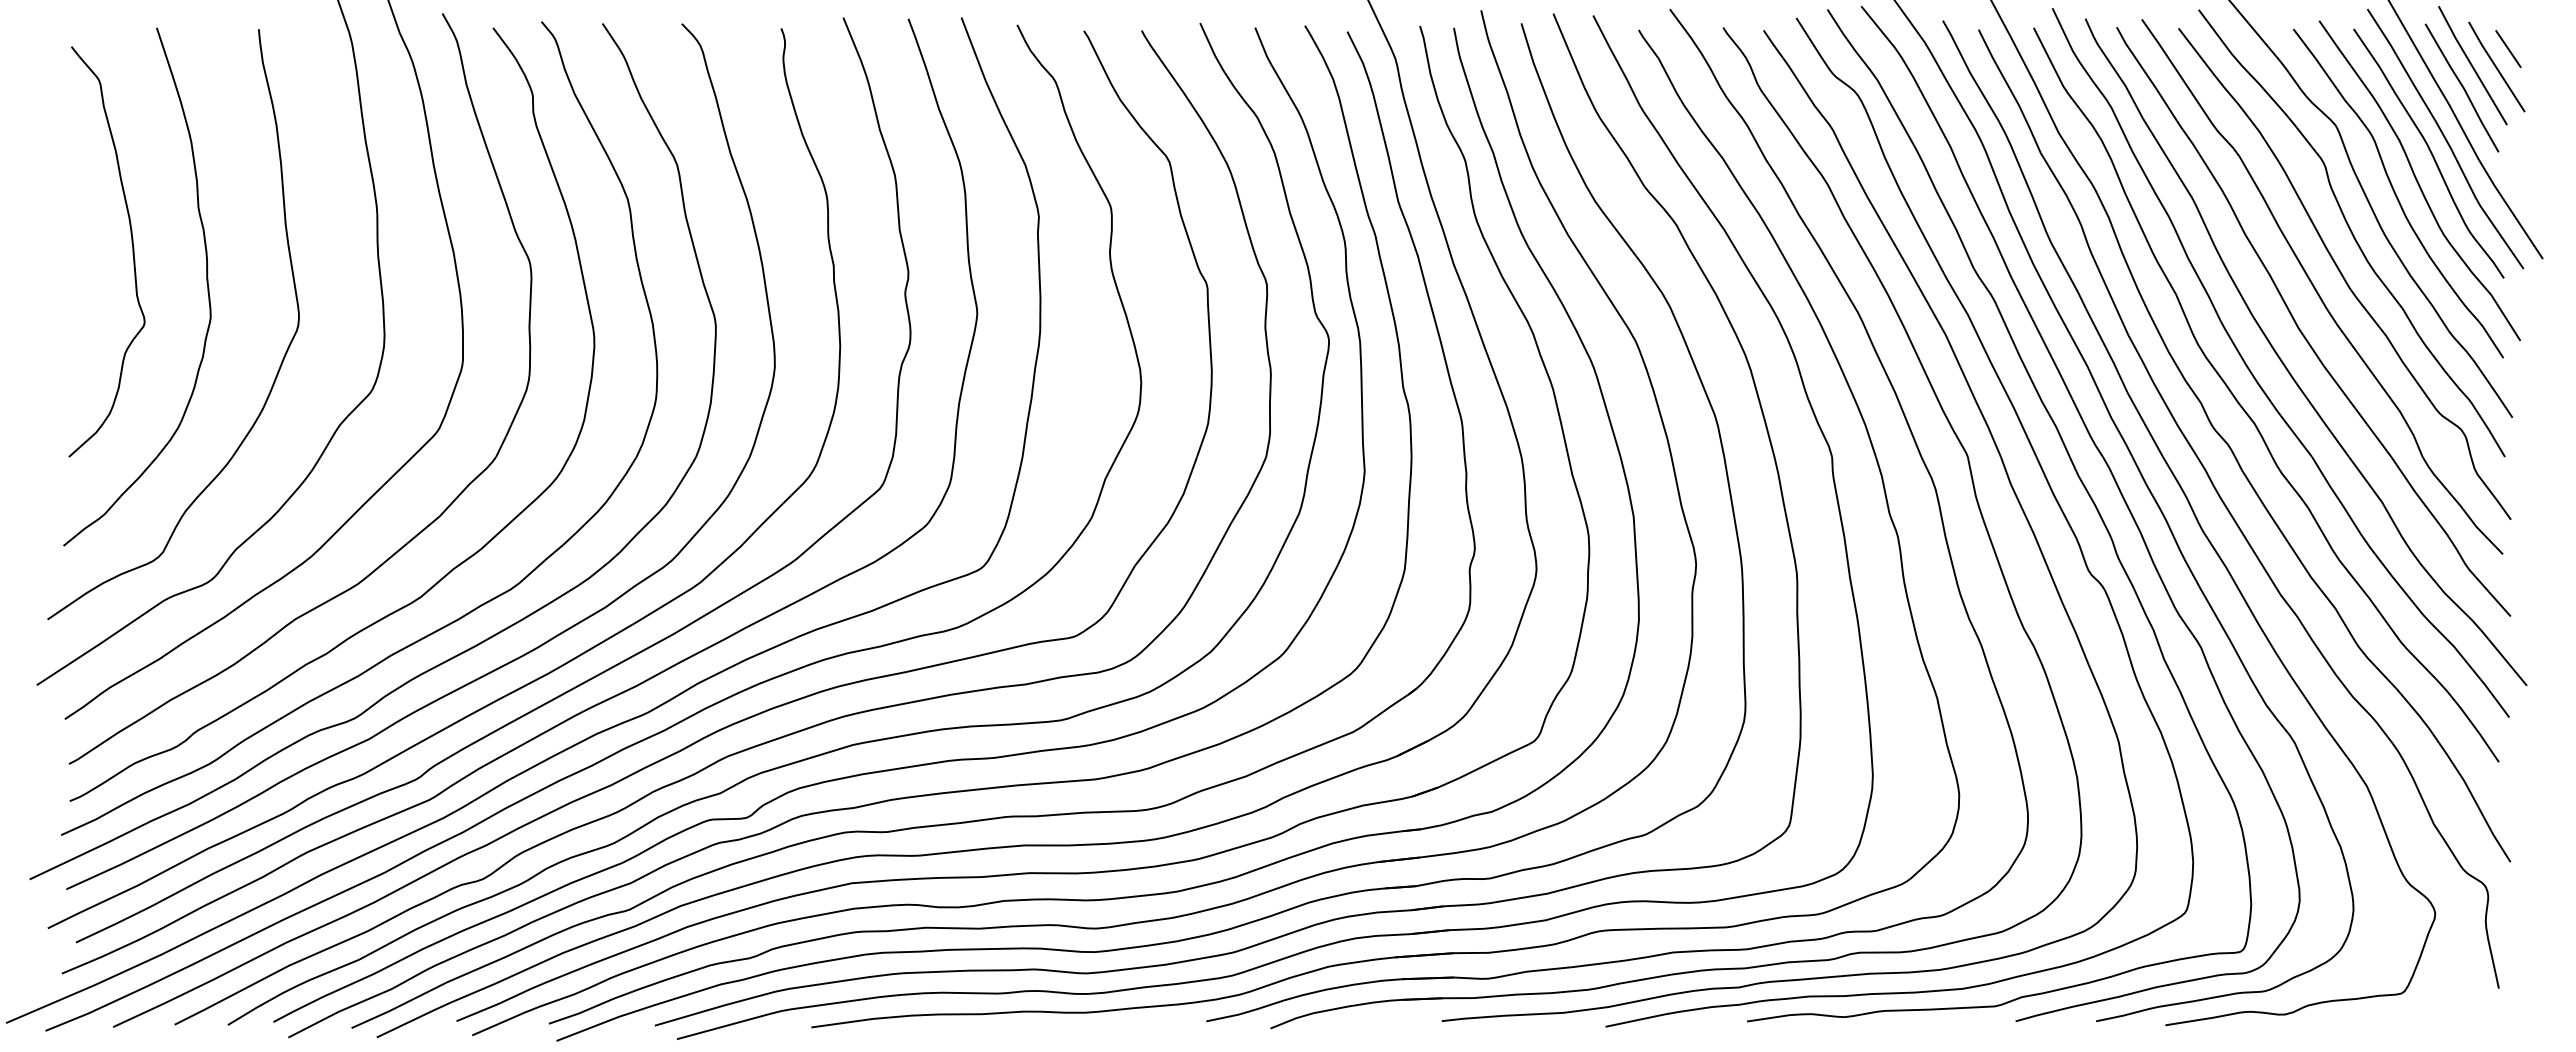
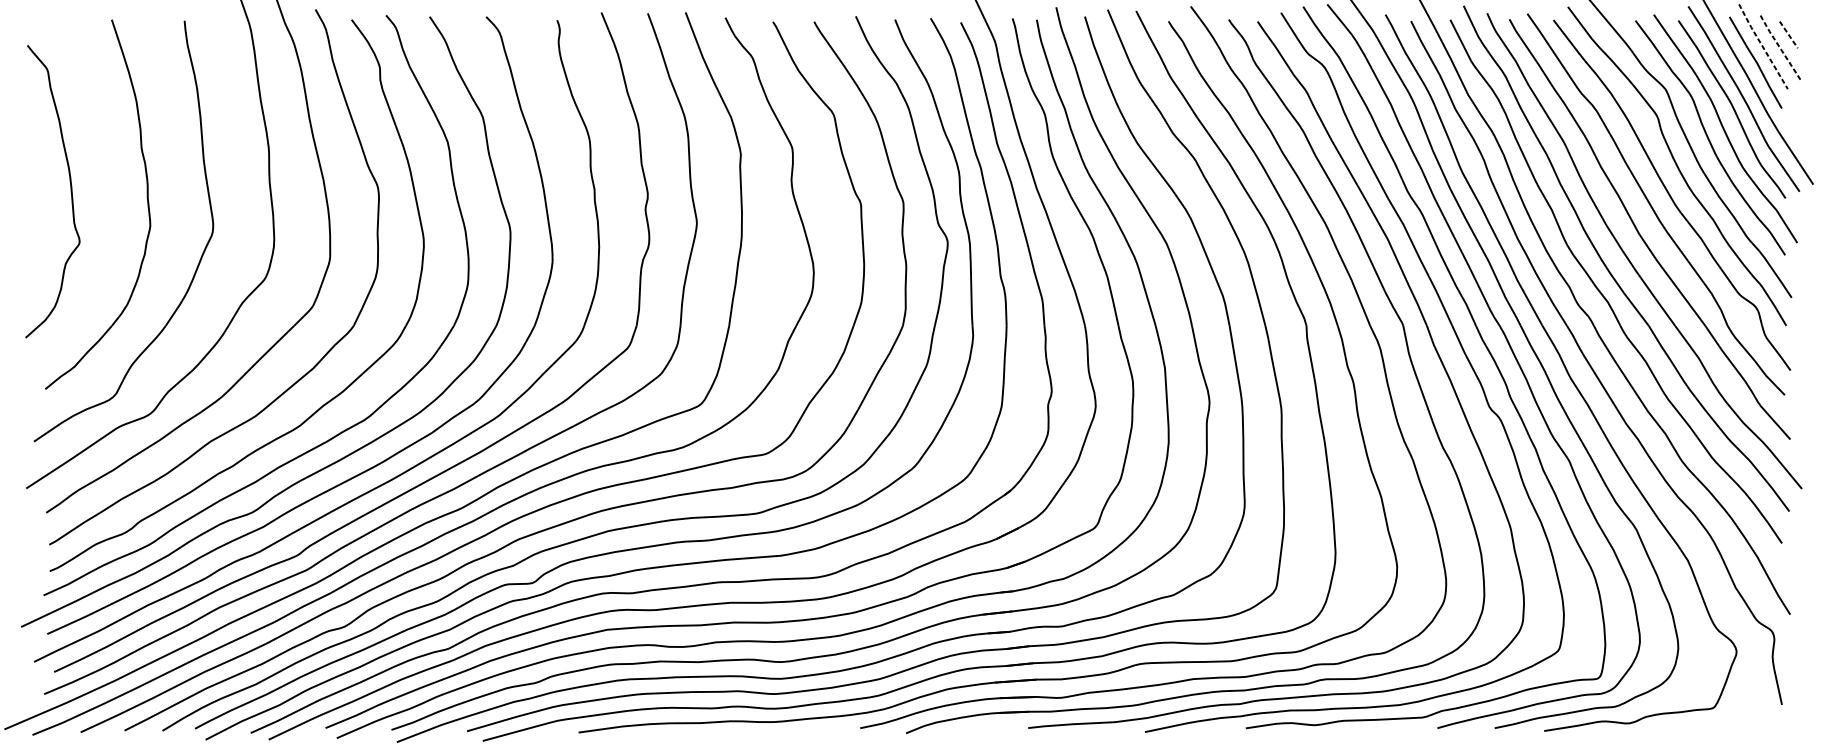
line: (2508, 49) -> (1788, 35), solid -> dashed
line: (2472, 65) -> (1763, 46), solid -> dashed
line: (2496, 67) -> (1780, 48), solid -> dashed
curve: (132, 251) -> (70, 191), moved

